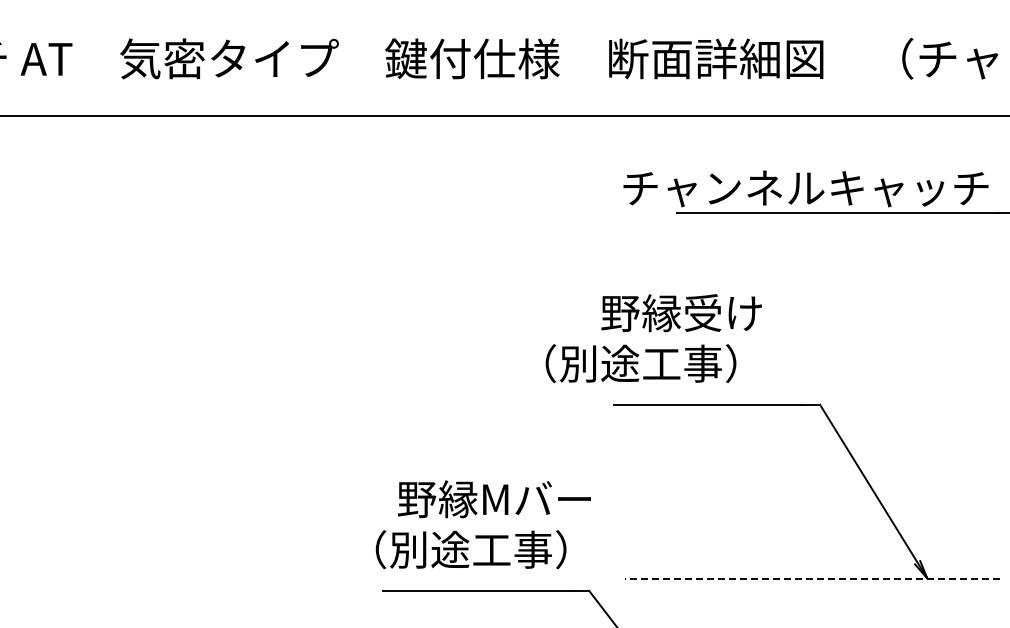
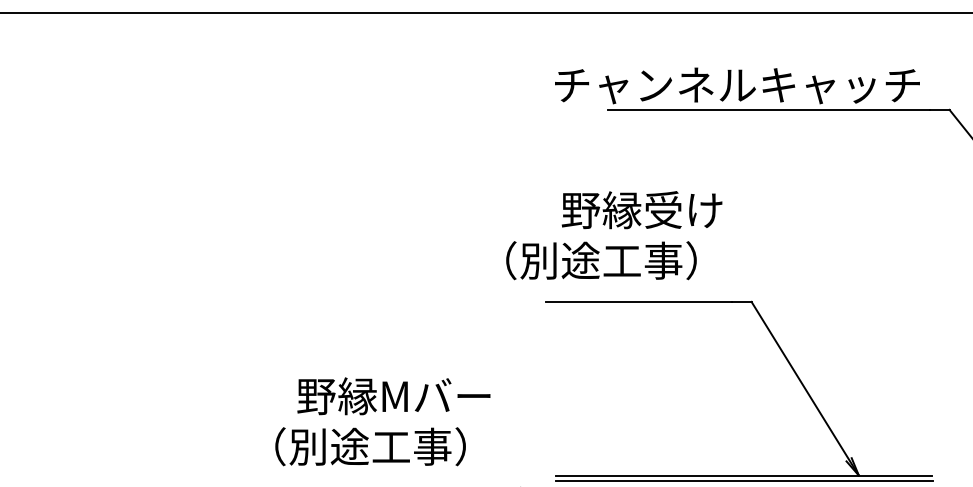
text: (653, 338) -> (613, 235), moved
text: (482, 524) -> (381, 421), moved
line: (812, 578) -> (743, 475), dashed -> solid
line: (812, 583) -> (743, 480), added

